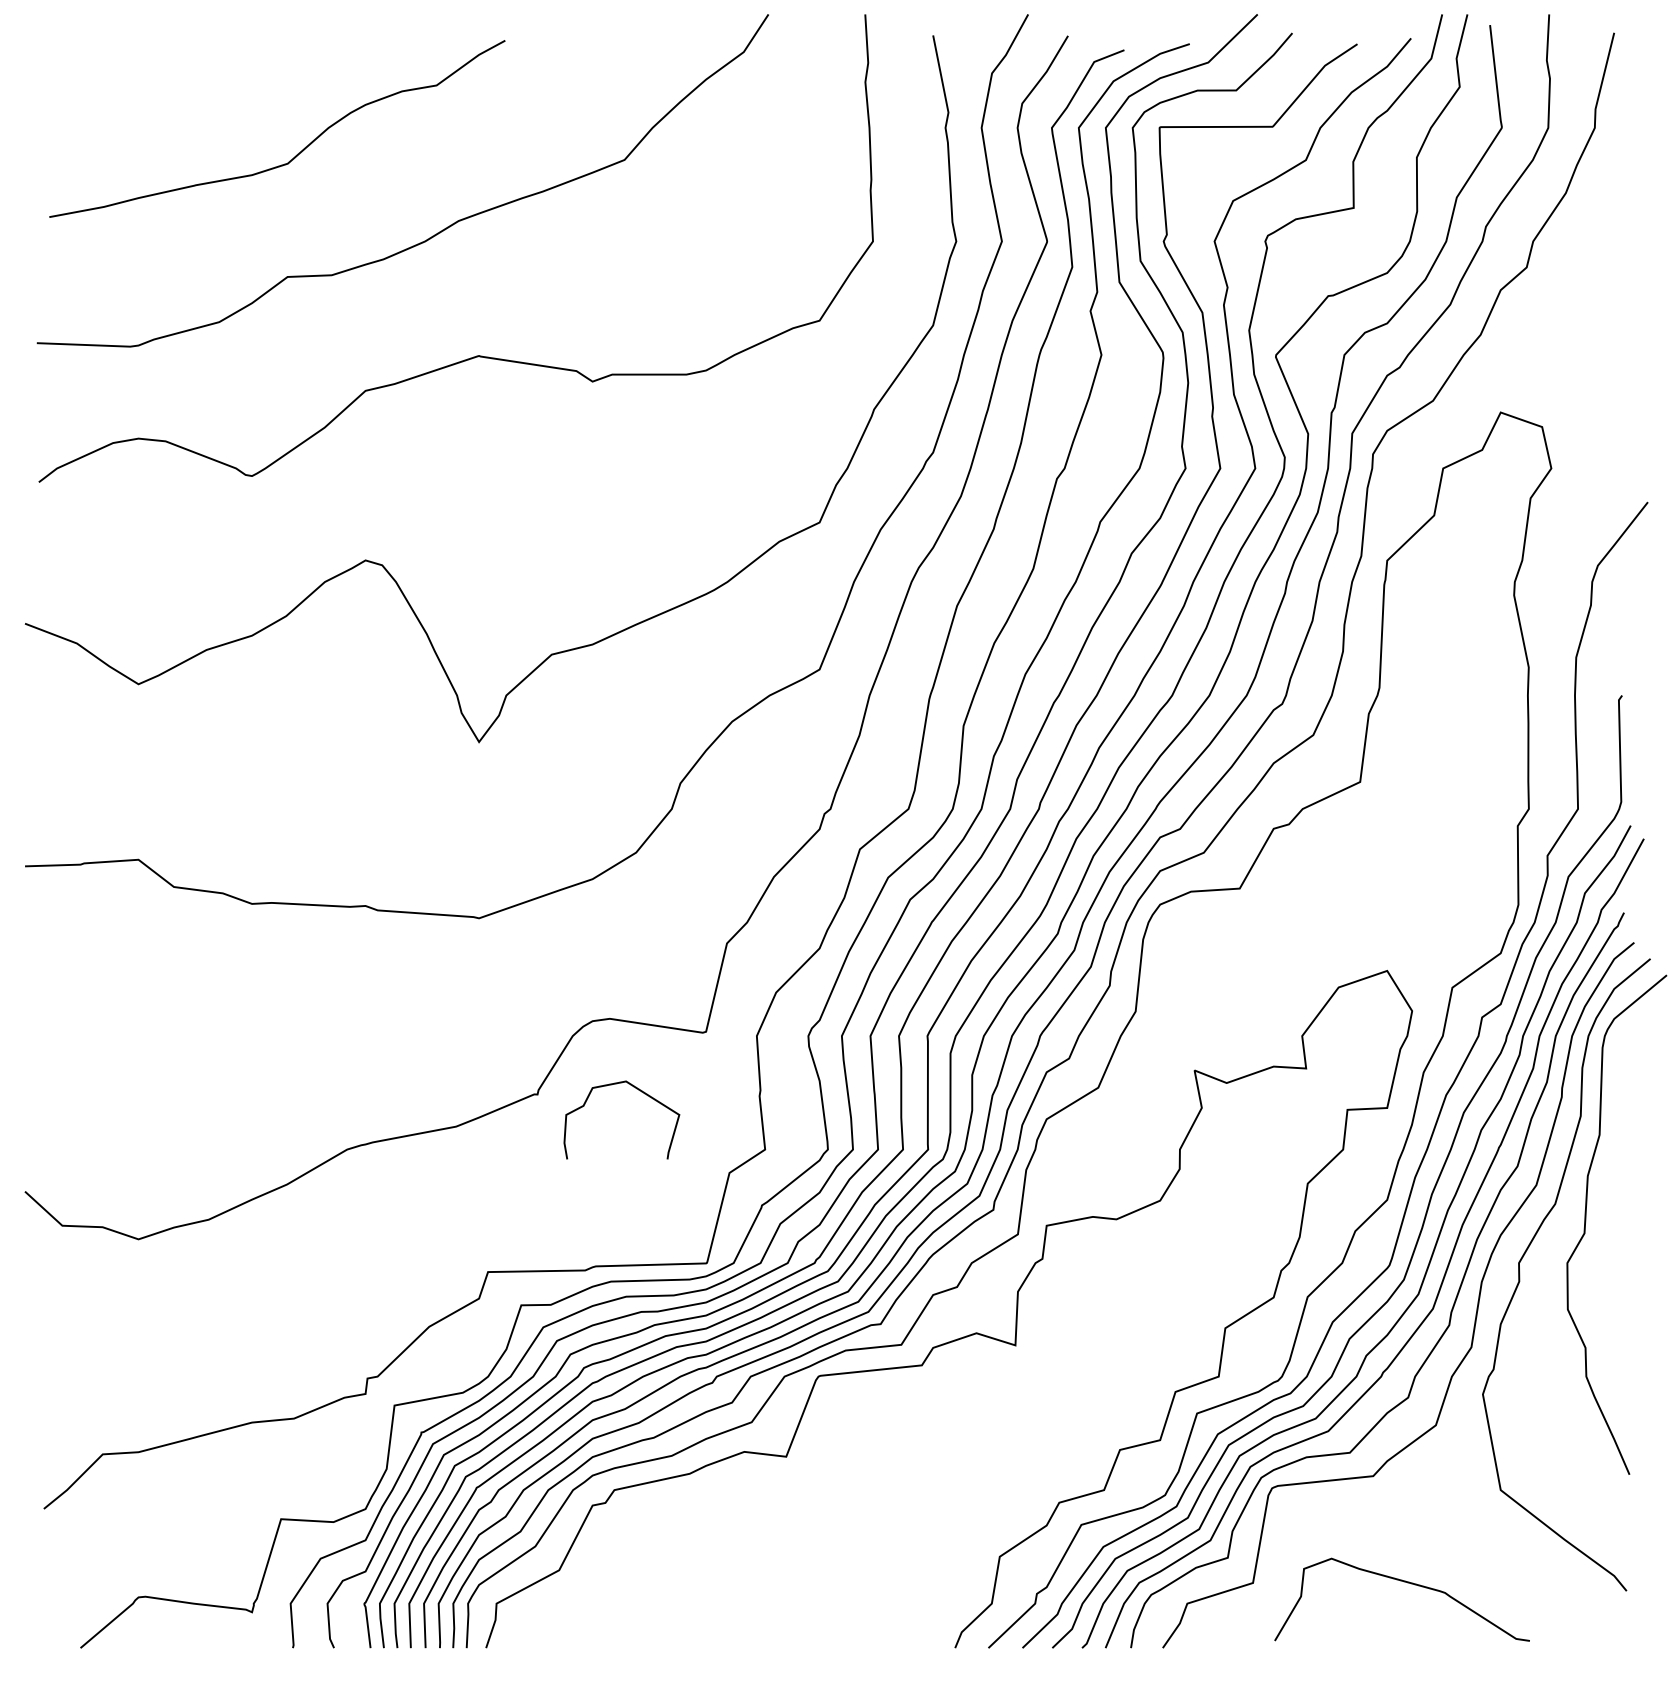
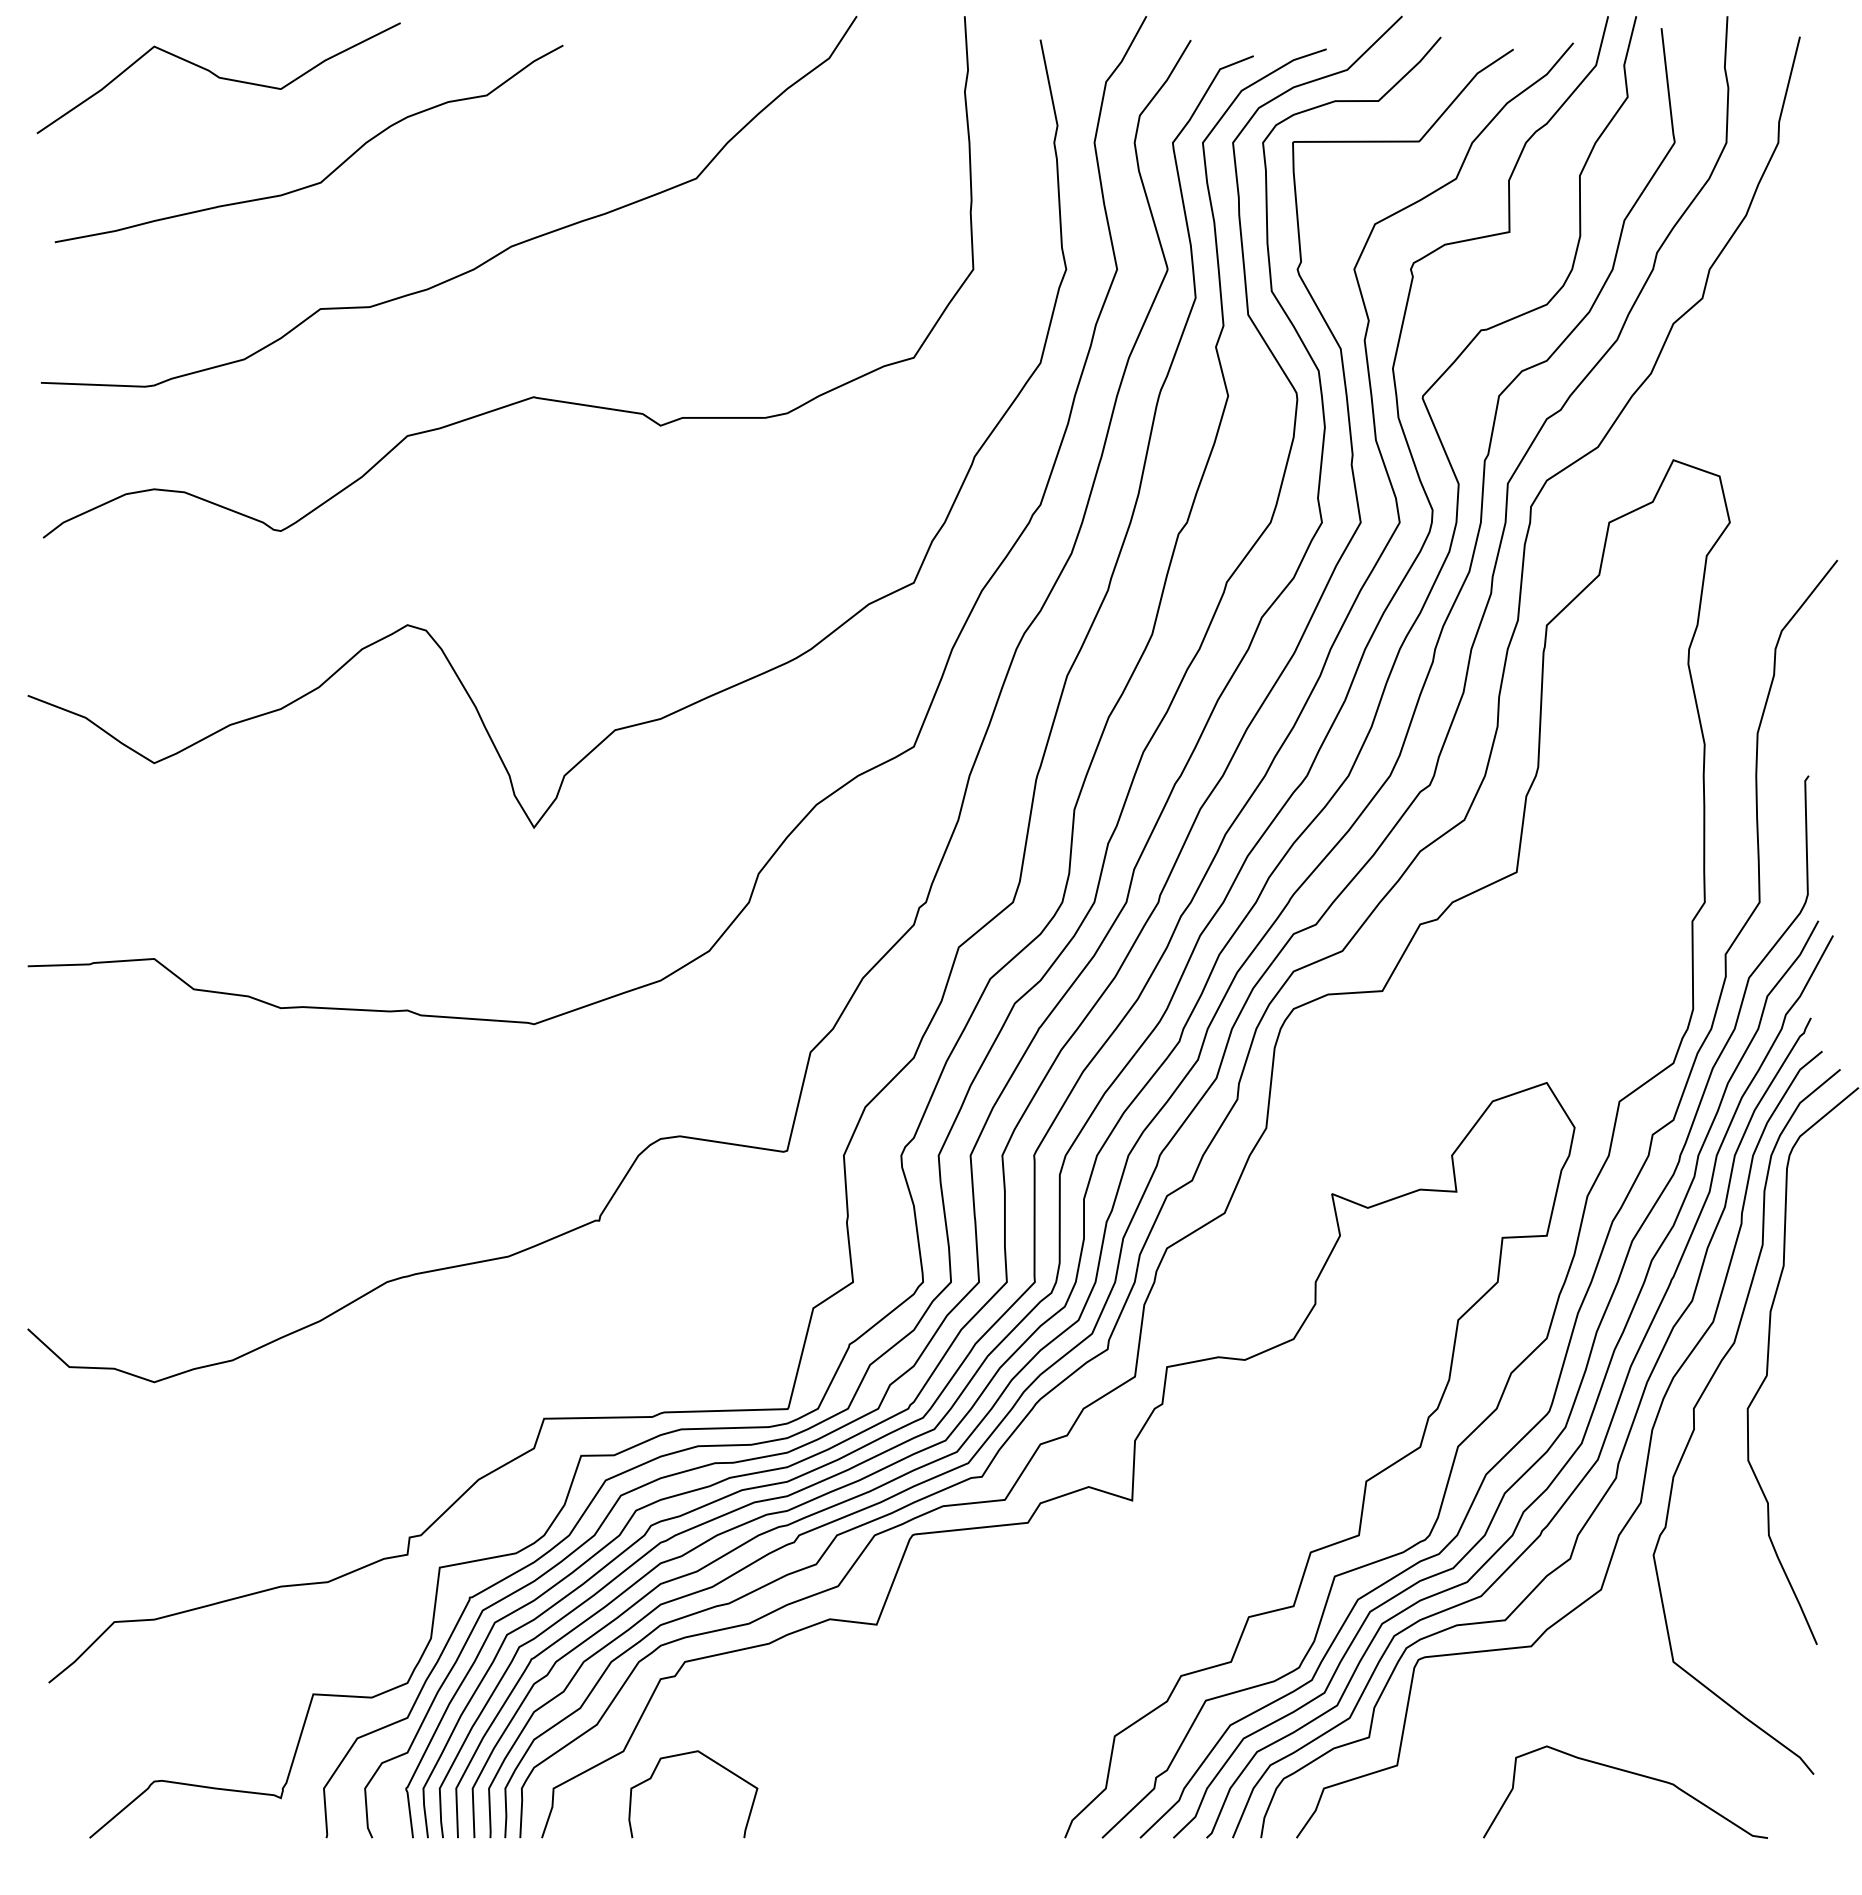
curve: (196, 70) -> (218, 78), added
curve: (637, 1089) -> (710, 1760), moved
curve: (1406, 1583) -> (1630, 1773), moved

